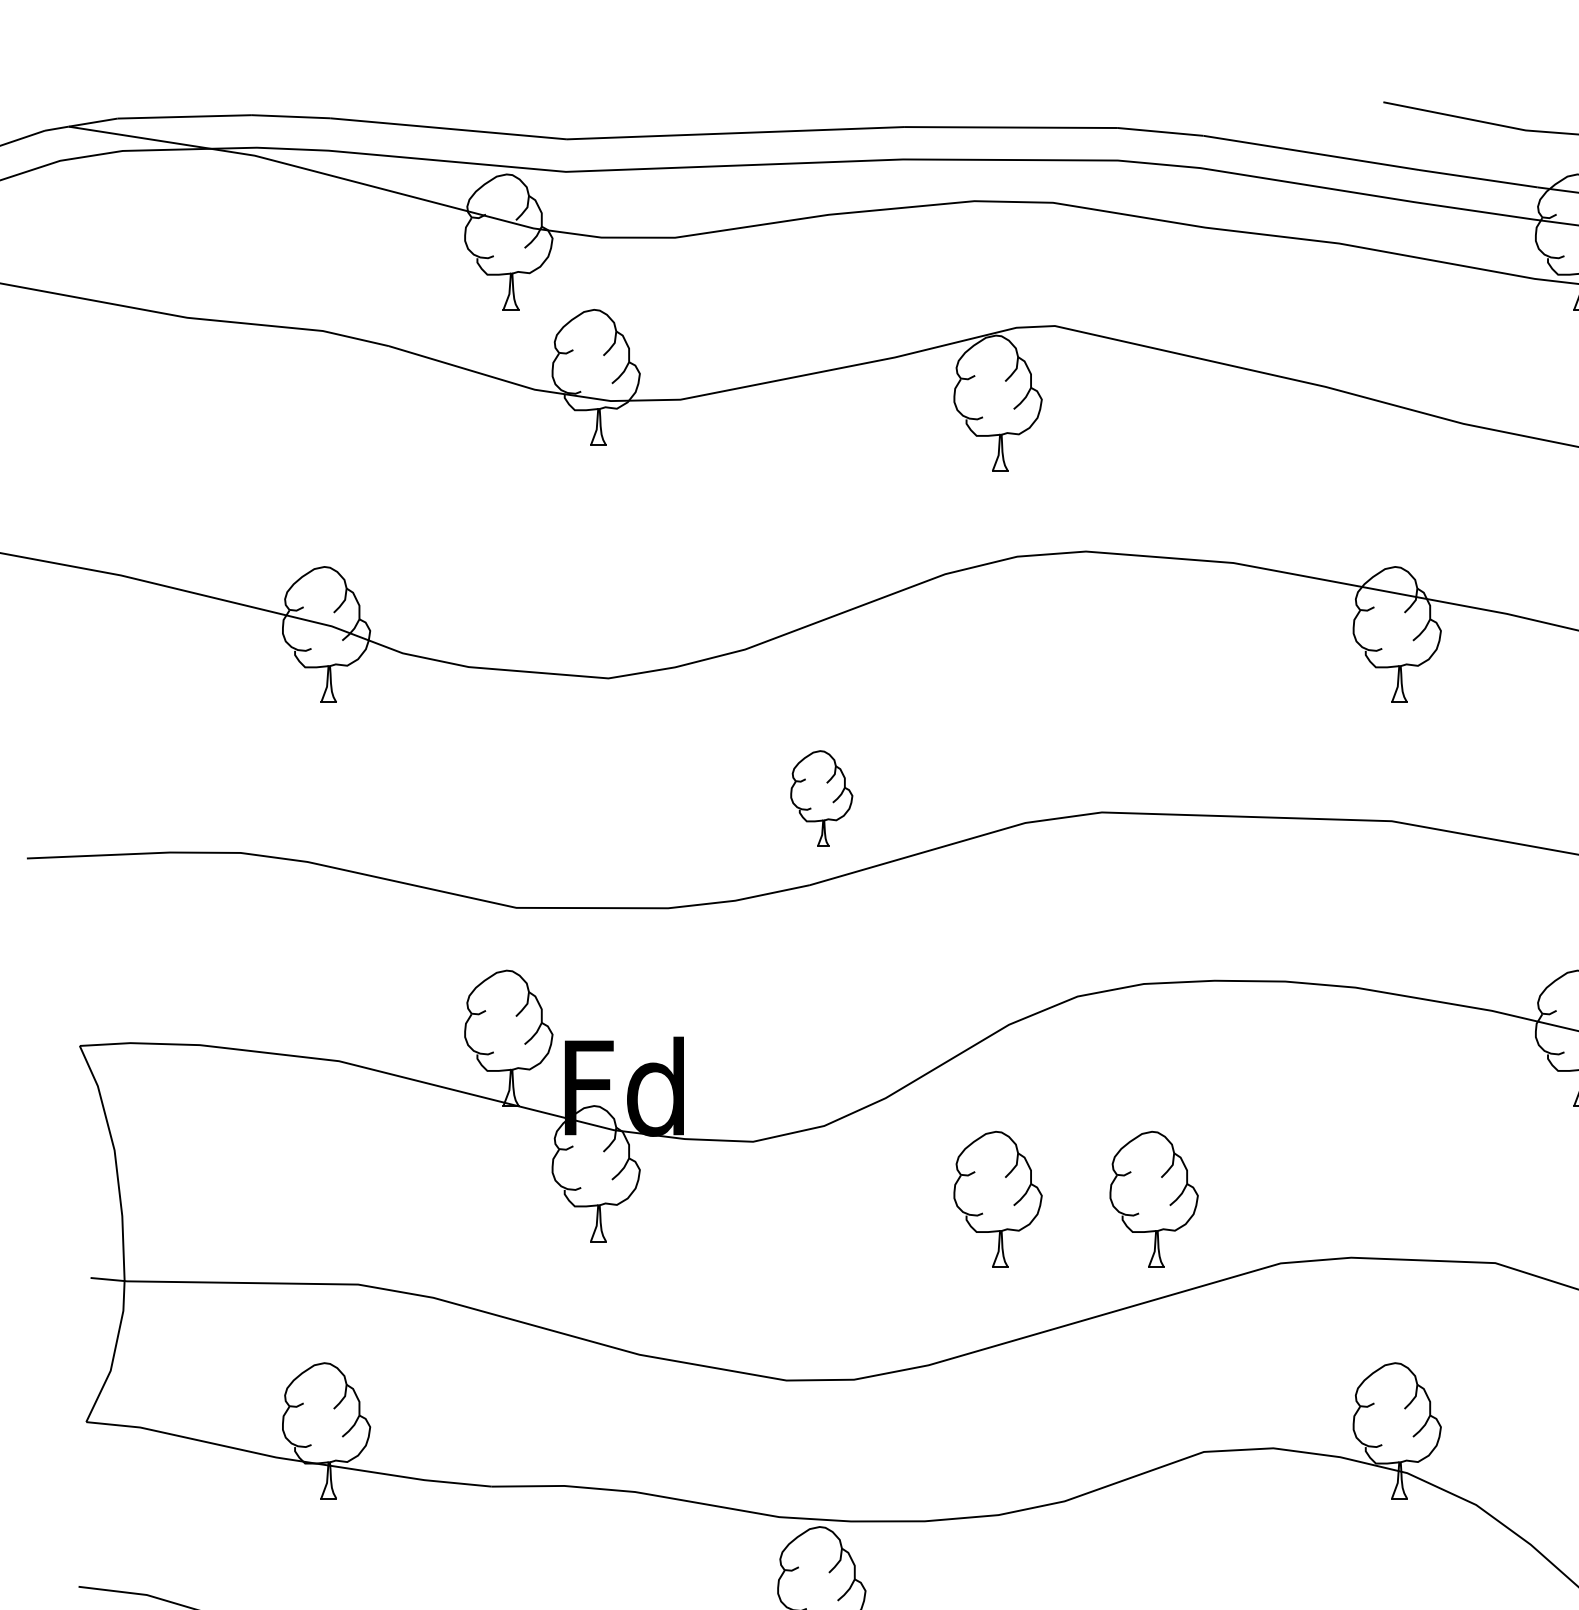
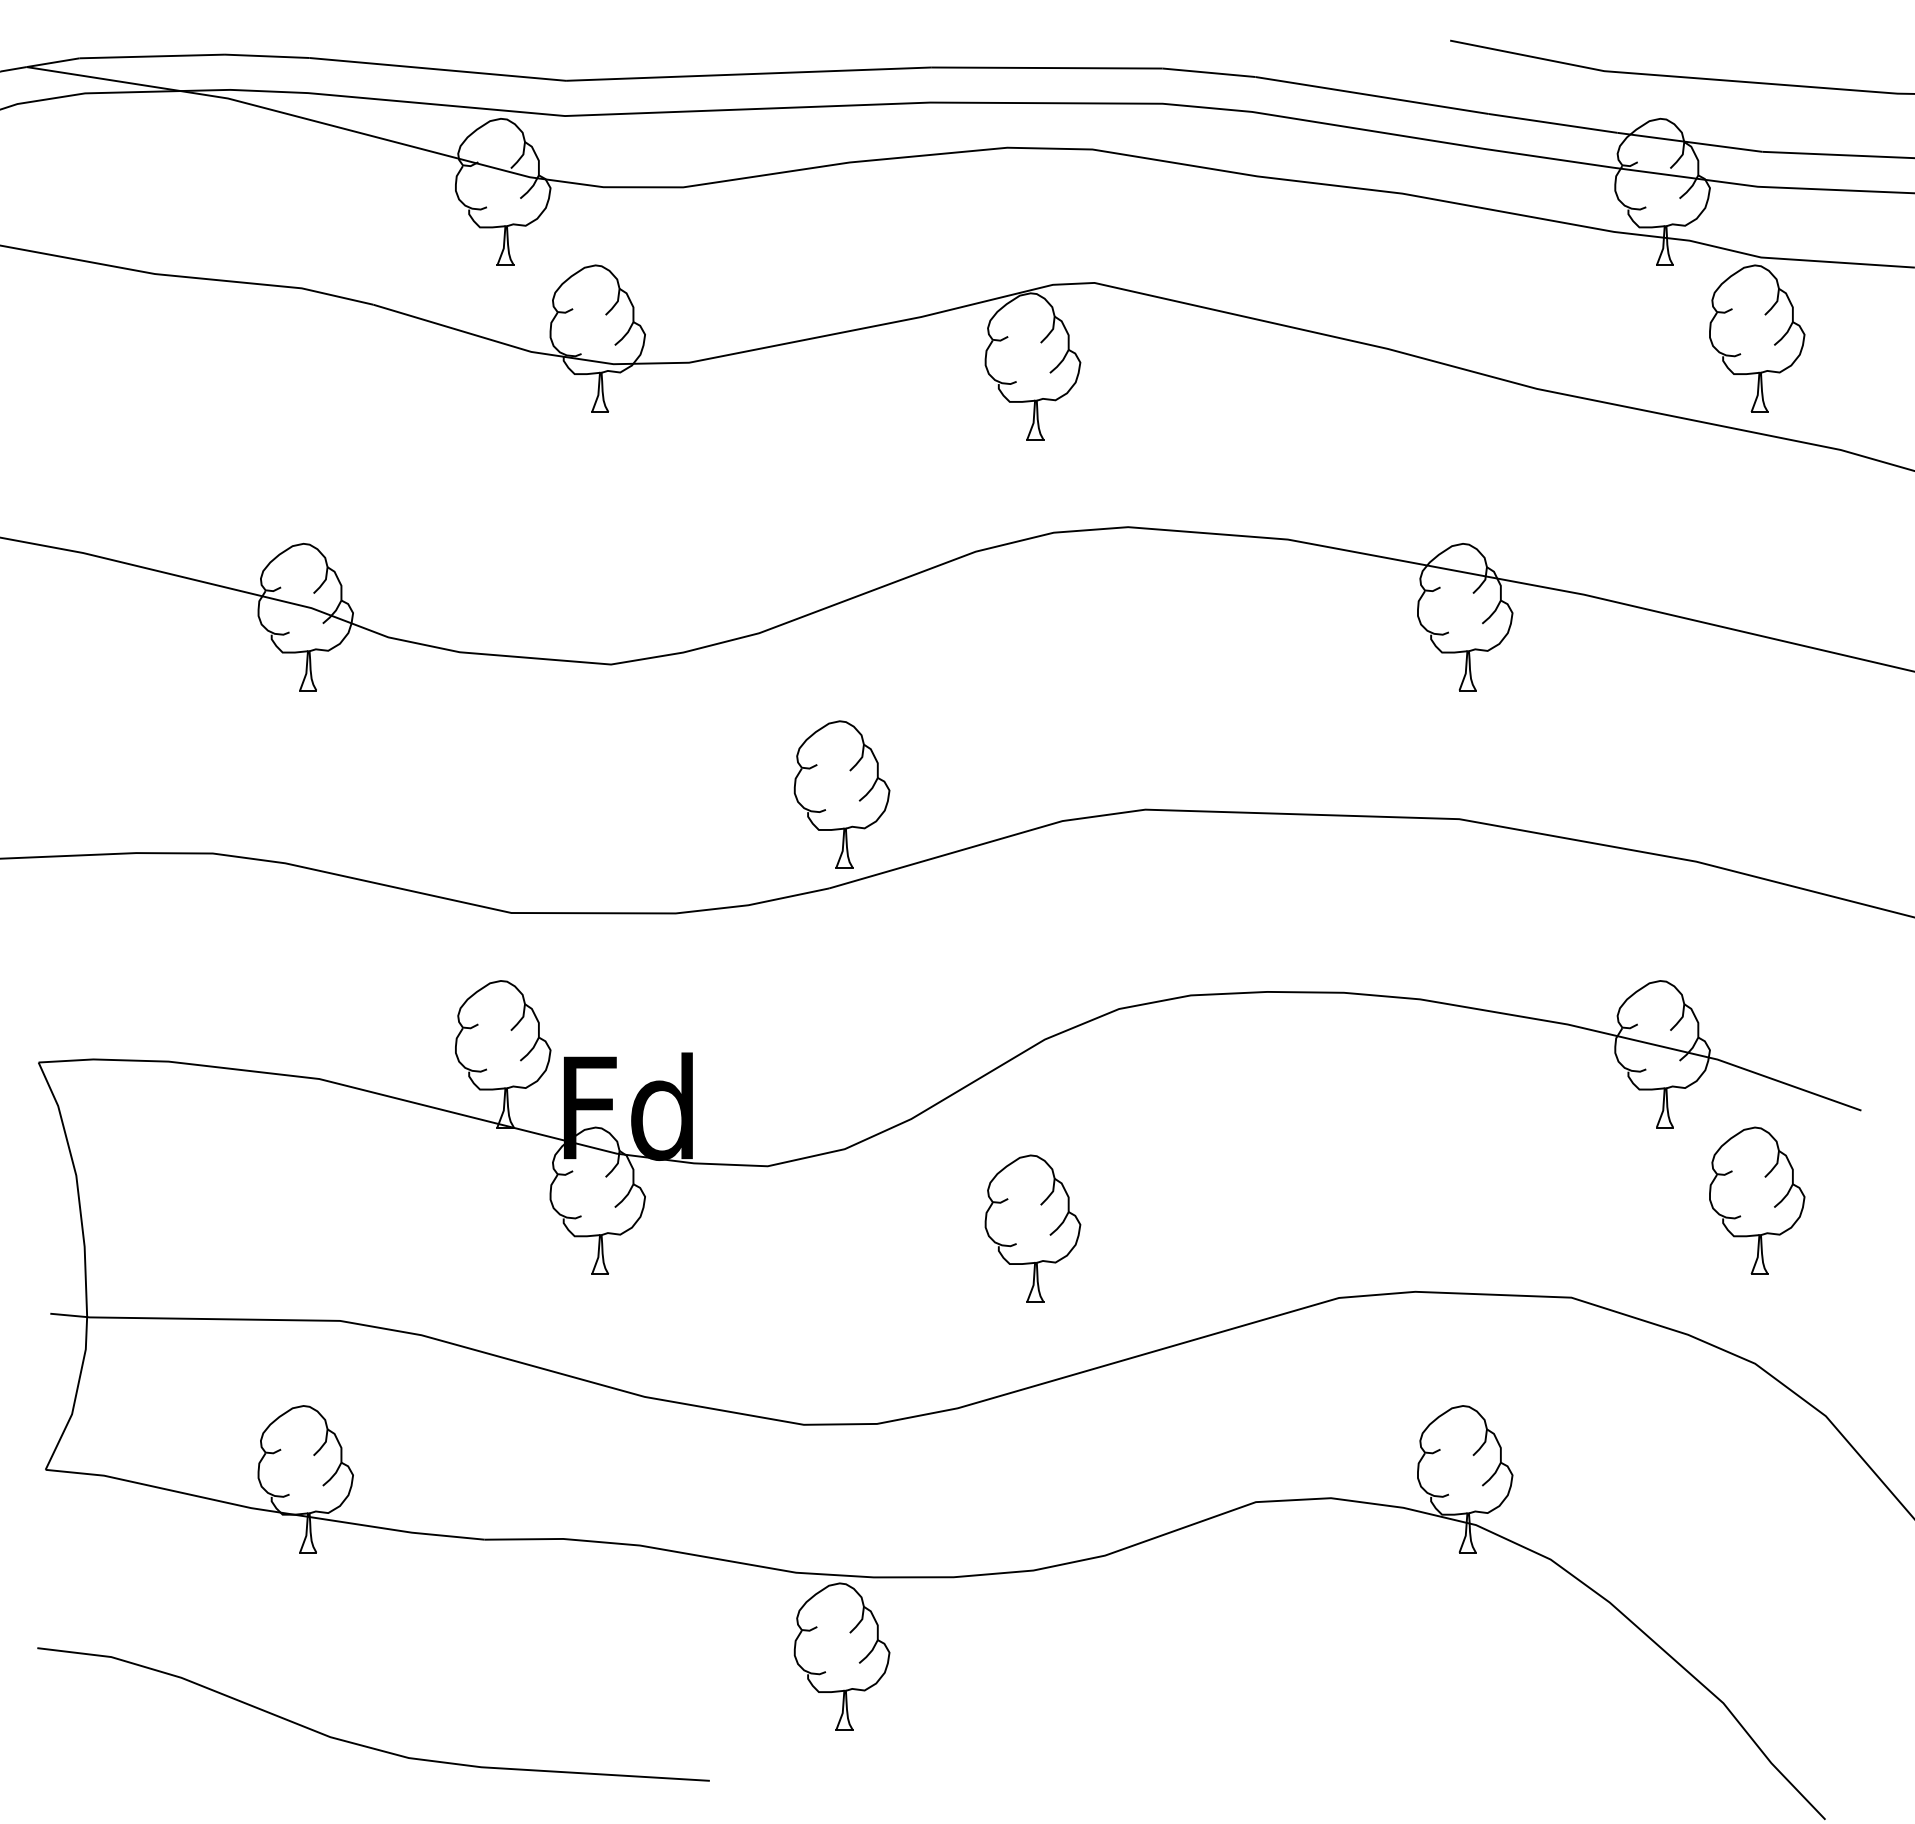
part: (821, 798) -> (841, 794), size x1.43
part: (1153, 1199) -> (1201, 1228), removed

